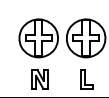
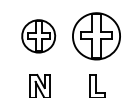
part: (38, 38) -> (38, 36), size x0.7

